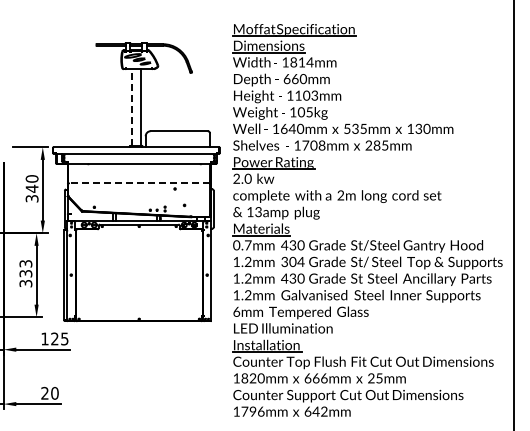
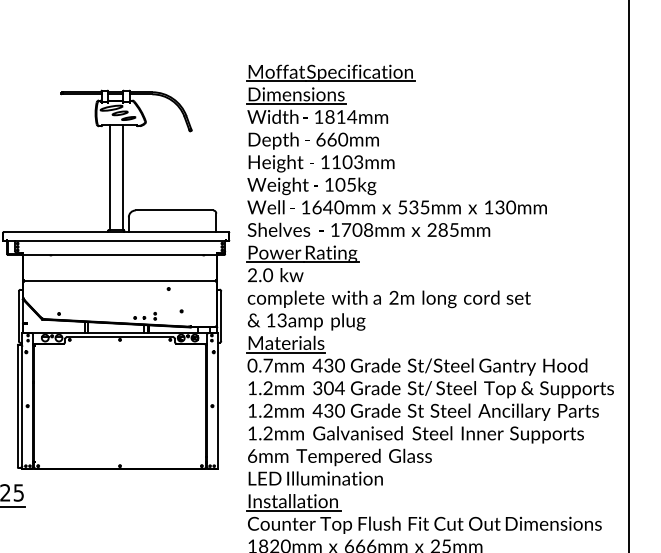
line: (131, 107) -> (109, 178), dashed -> solid
line: (138, 183) -> (119, 281), dashed -> solid

